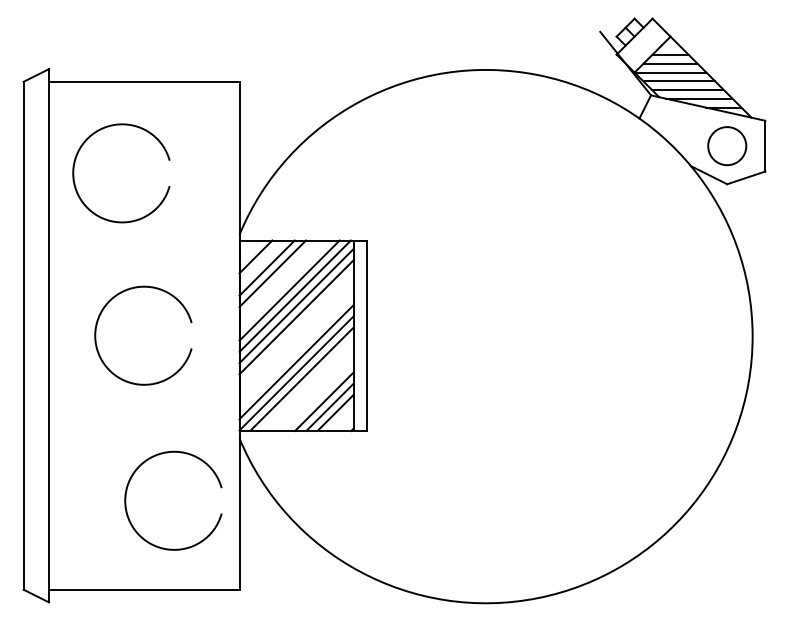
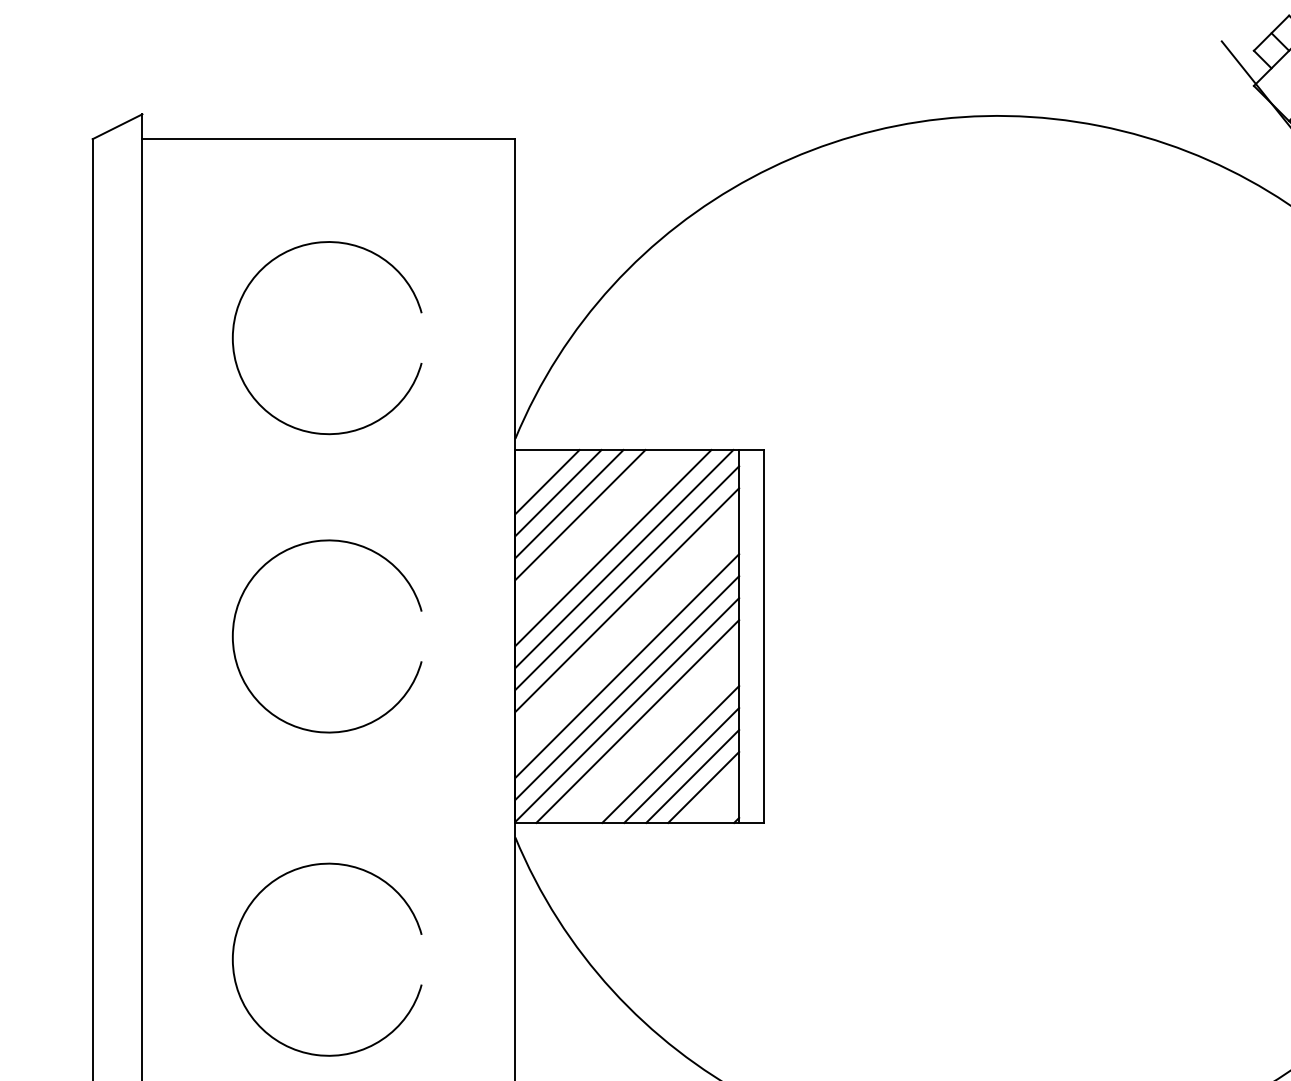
arc: (79, 194) -> (245, 379), moved
line: (261, 262) -> (558, 493), added
line: (296, 350) -> (626, 665), added
line: (318, 396) -> (670, 755), added
arc: (127, 491) -> (237, 941), moved

